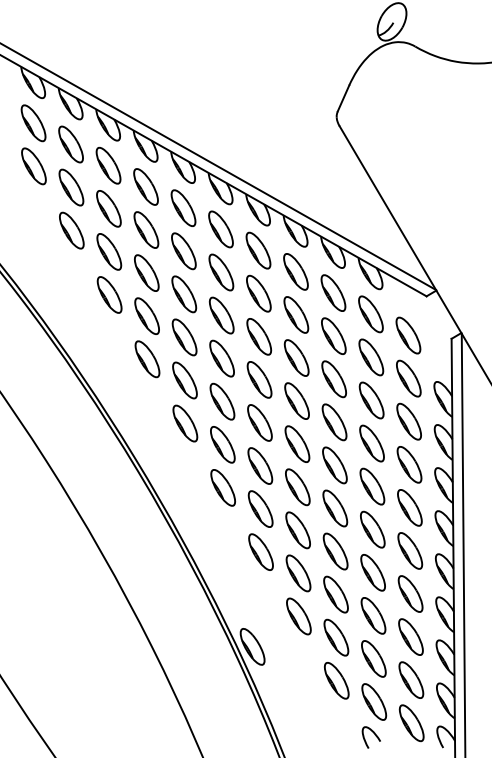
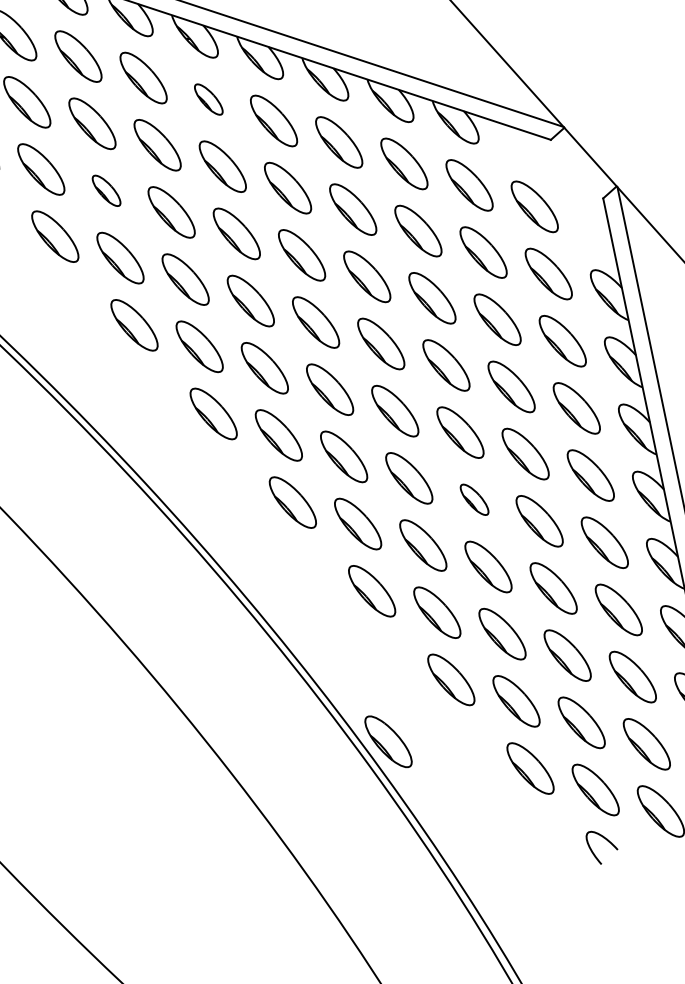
part: (220, 229) -> (208, 99), size x0.6
part: (146, 272) -> (105, 190), size x0.6
part: (335, 508) -> (474, 499), size x0.6

